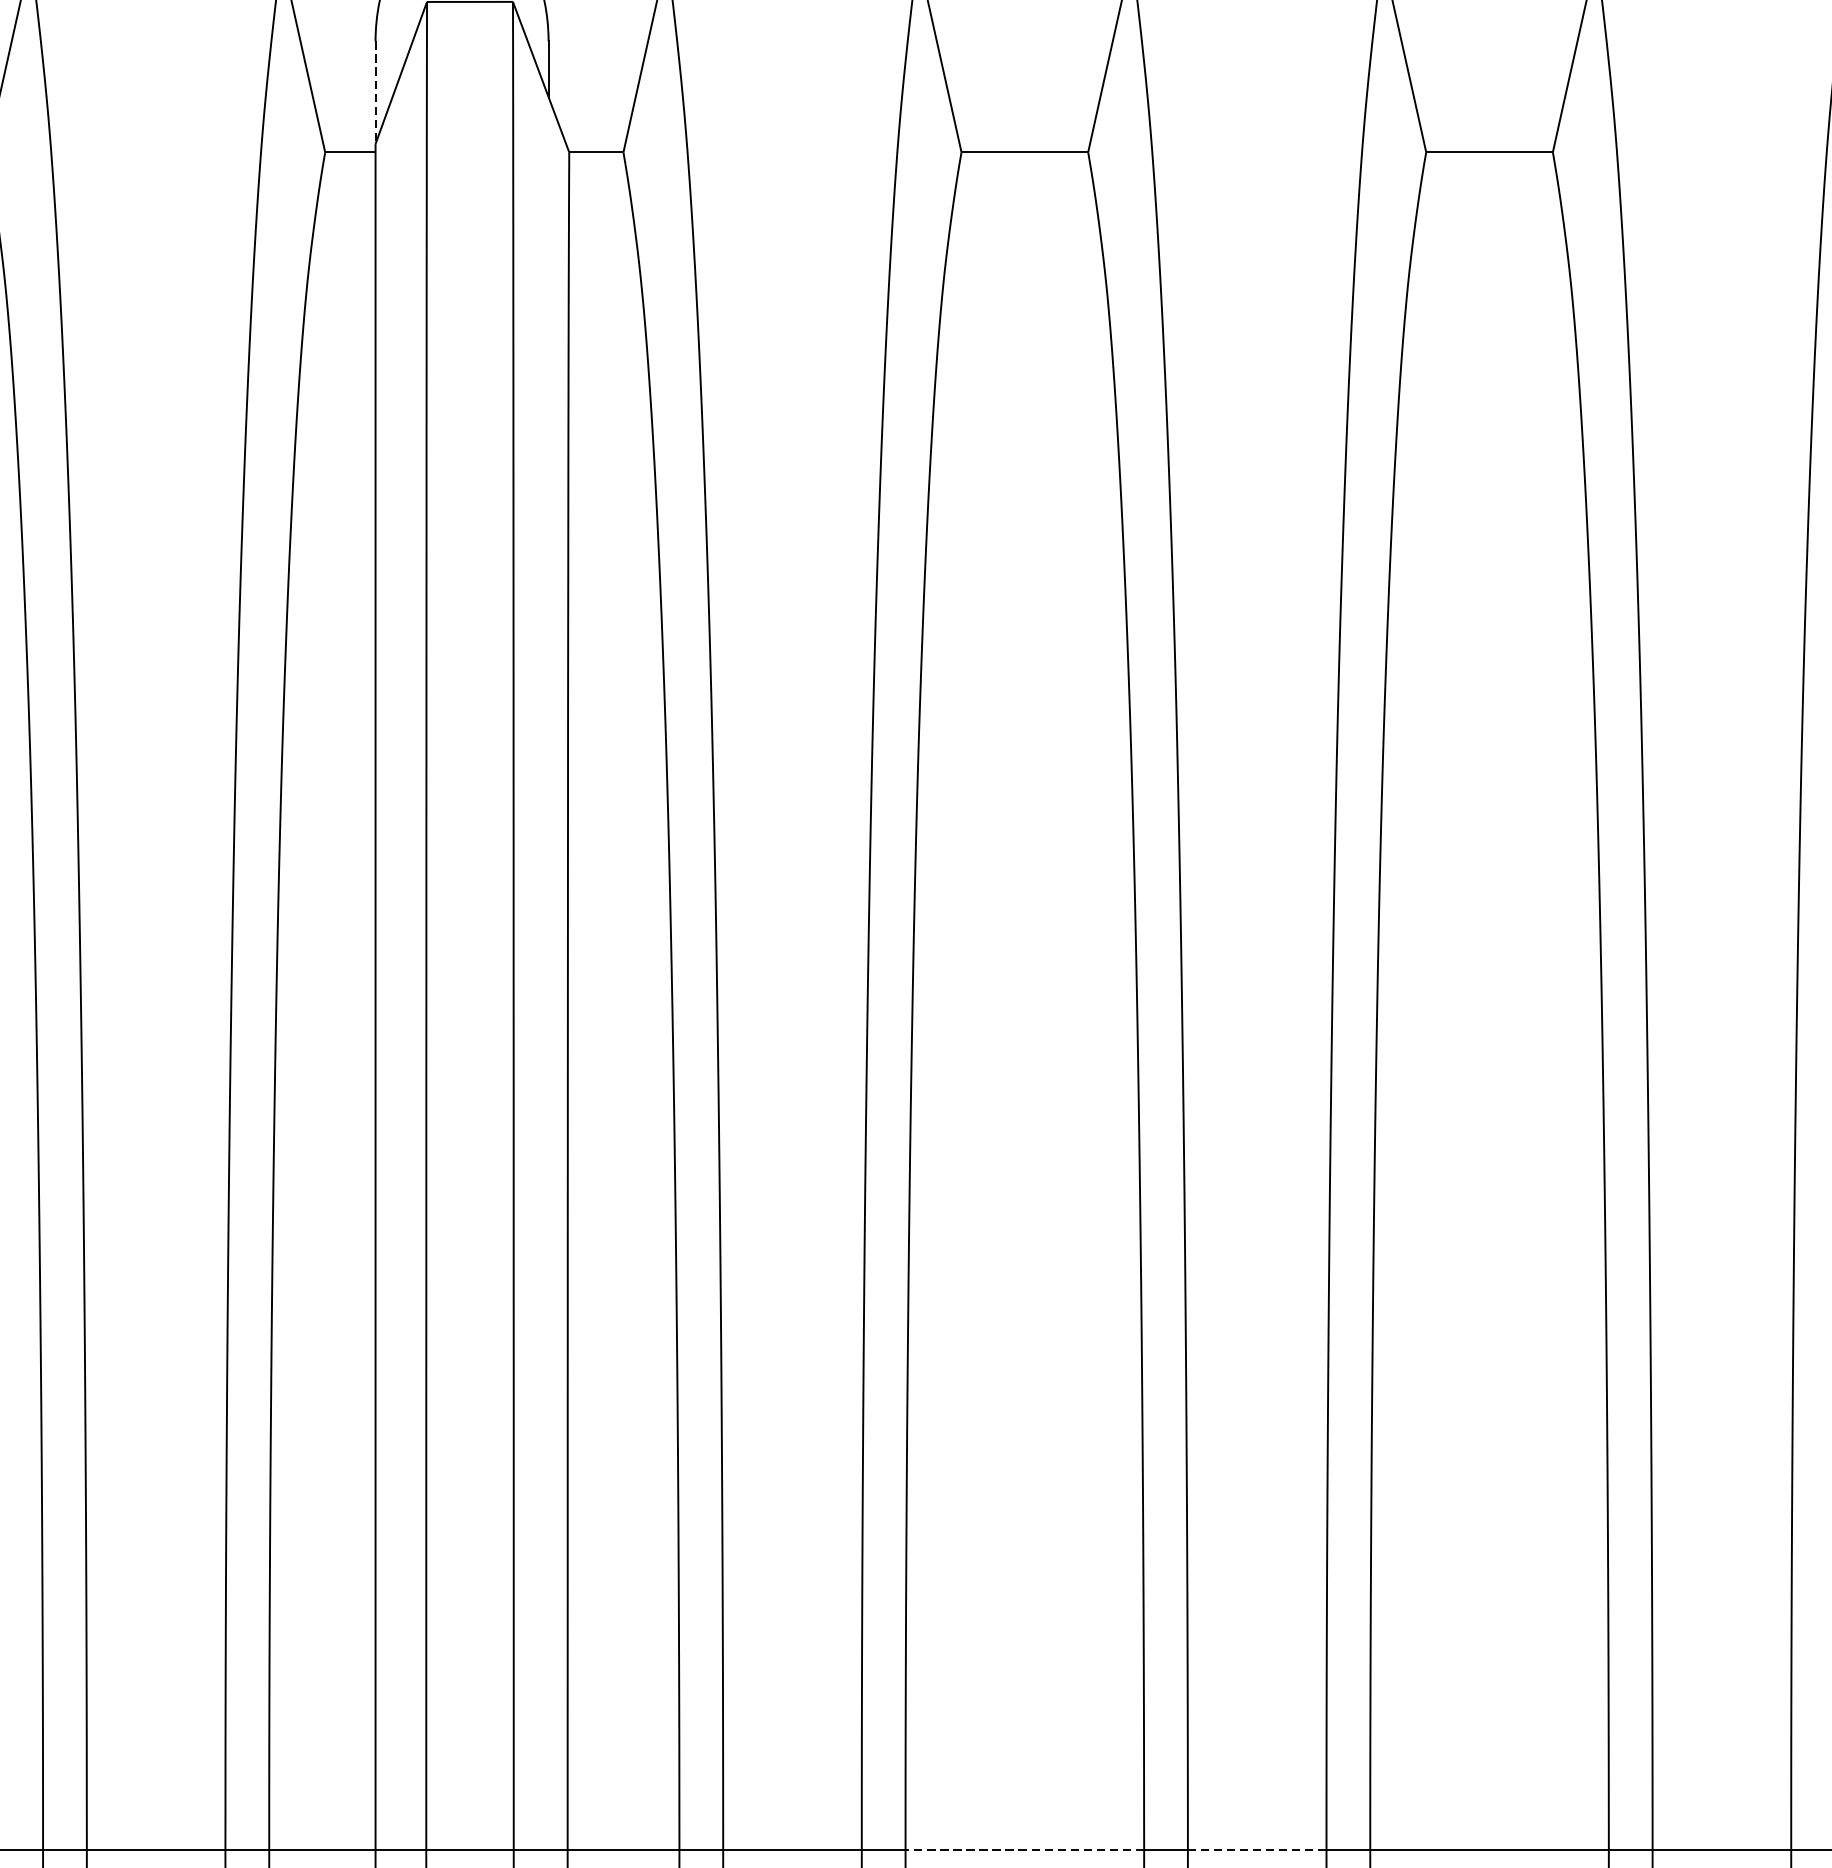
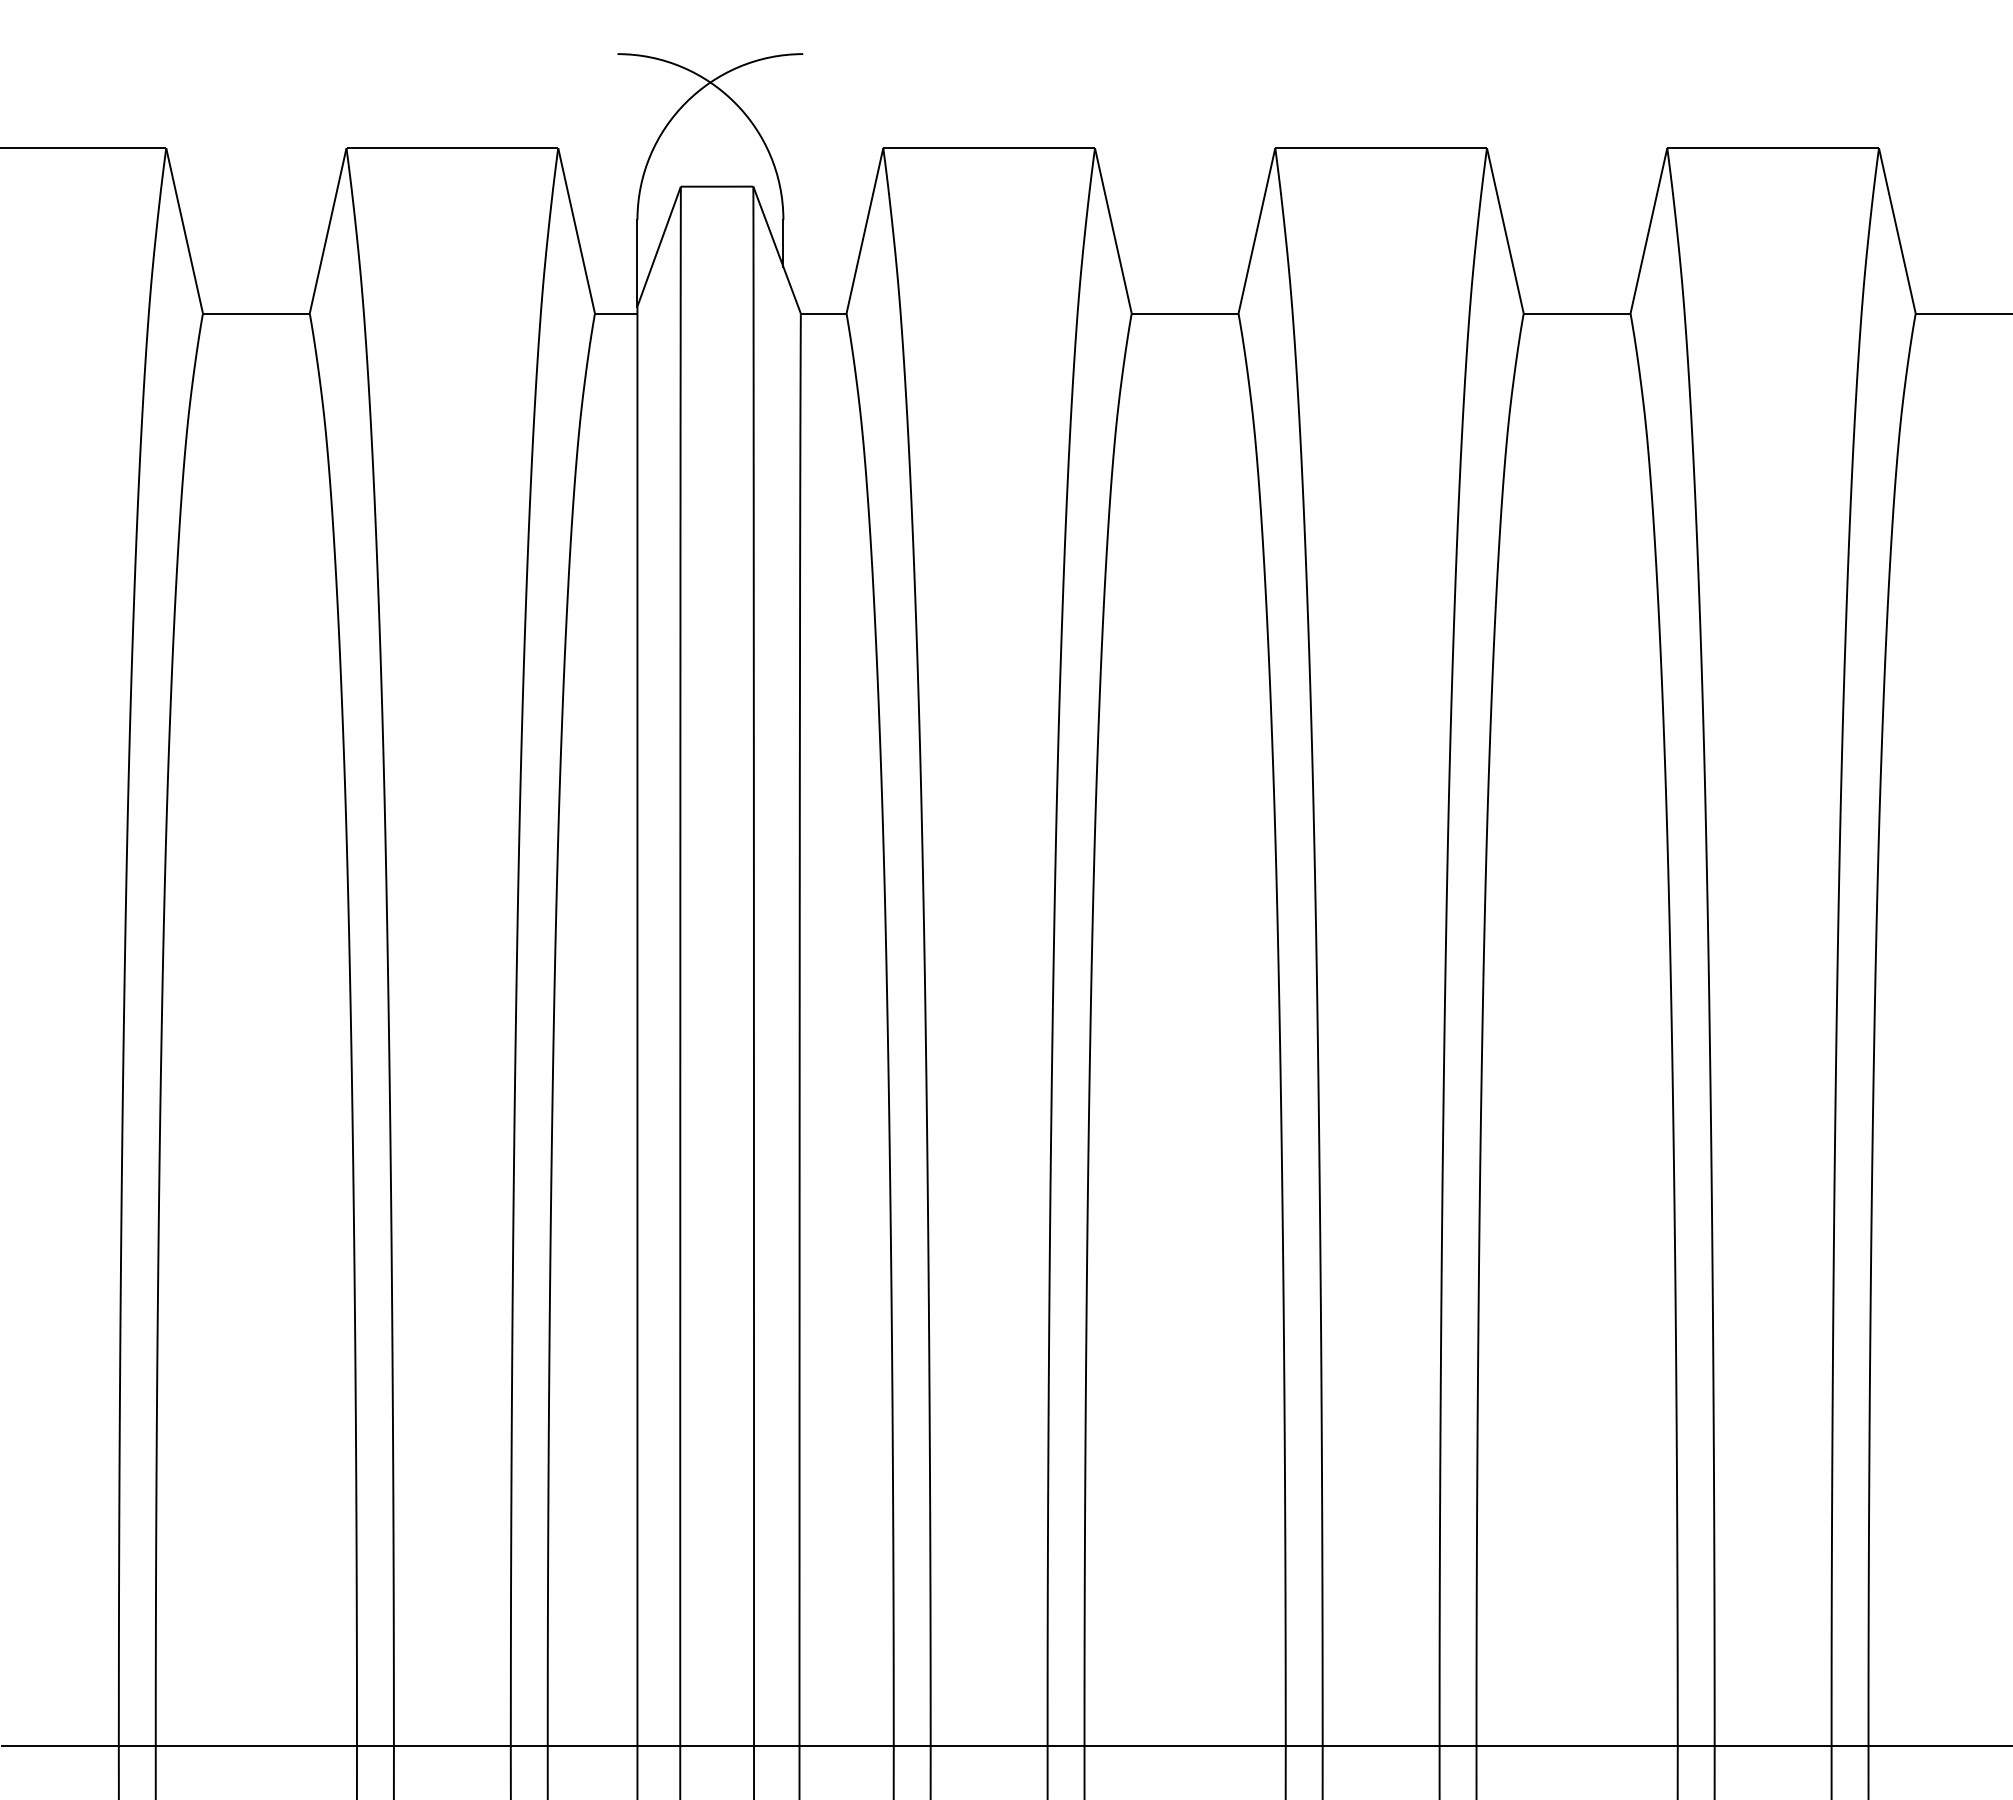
line: (375, 93) -> (637, 263), dashed -> solid
line: (1025, 1849) -> (1185, 1745), dashed -> solid
line: (1256, 1849) -> (1380, 1745), dashed -> solid

